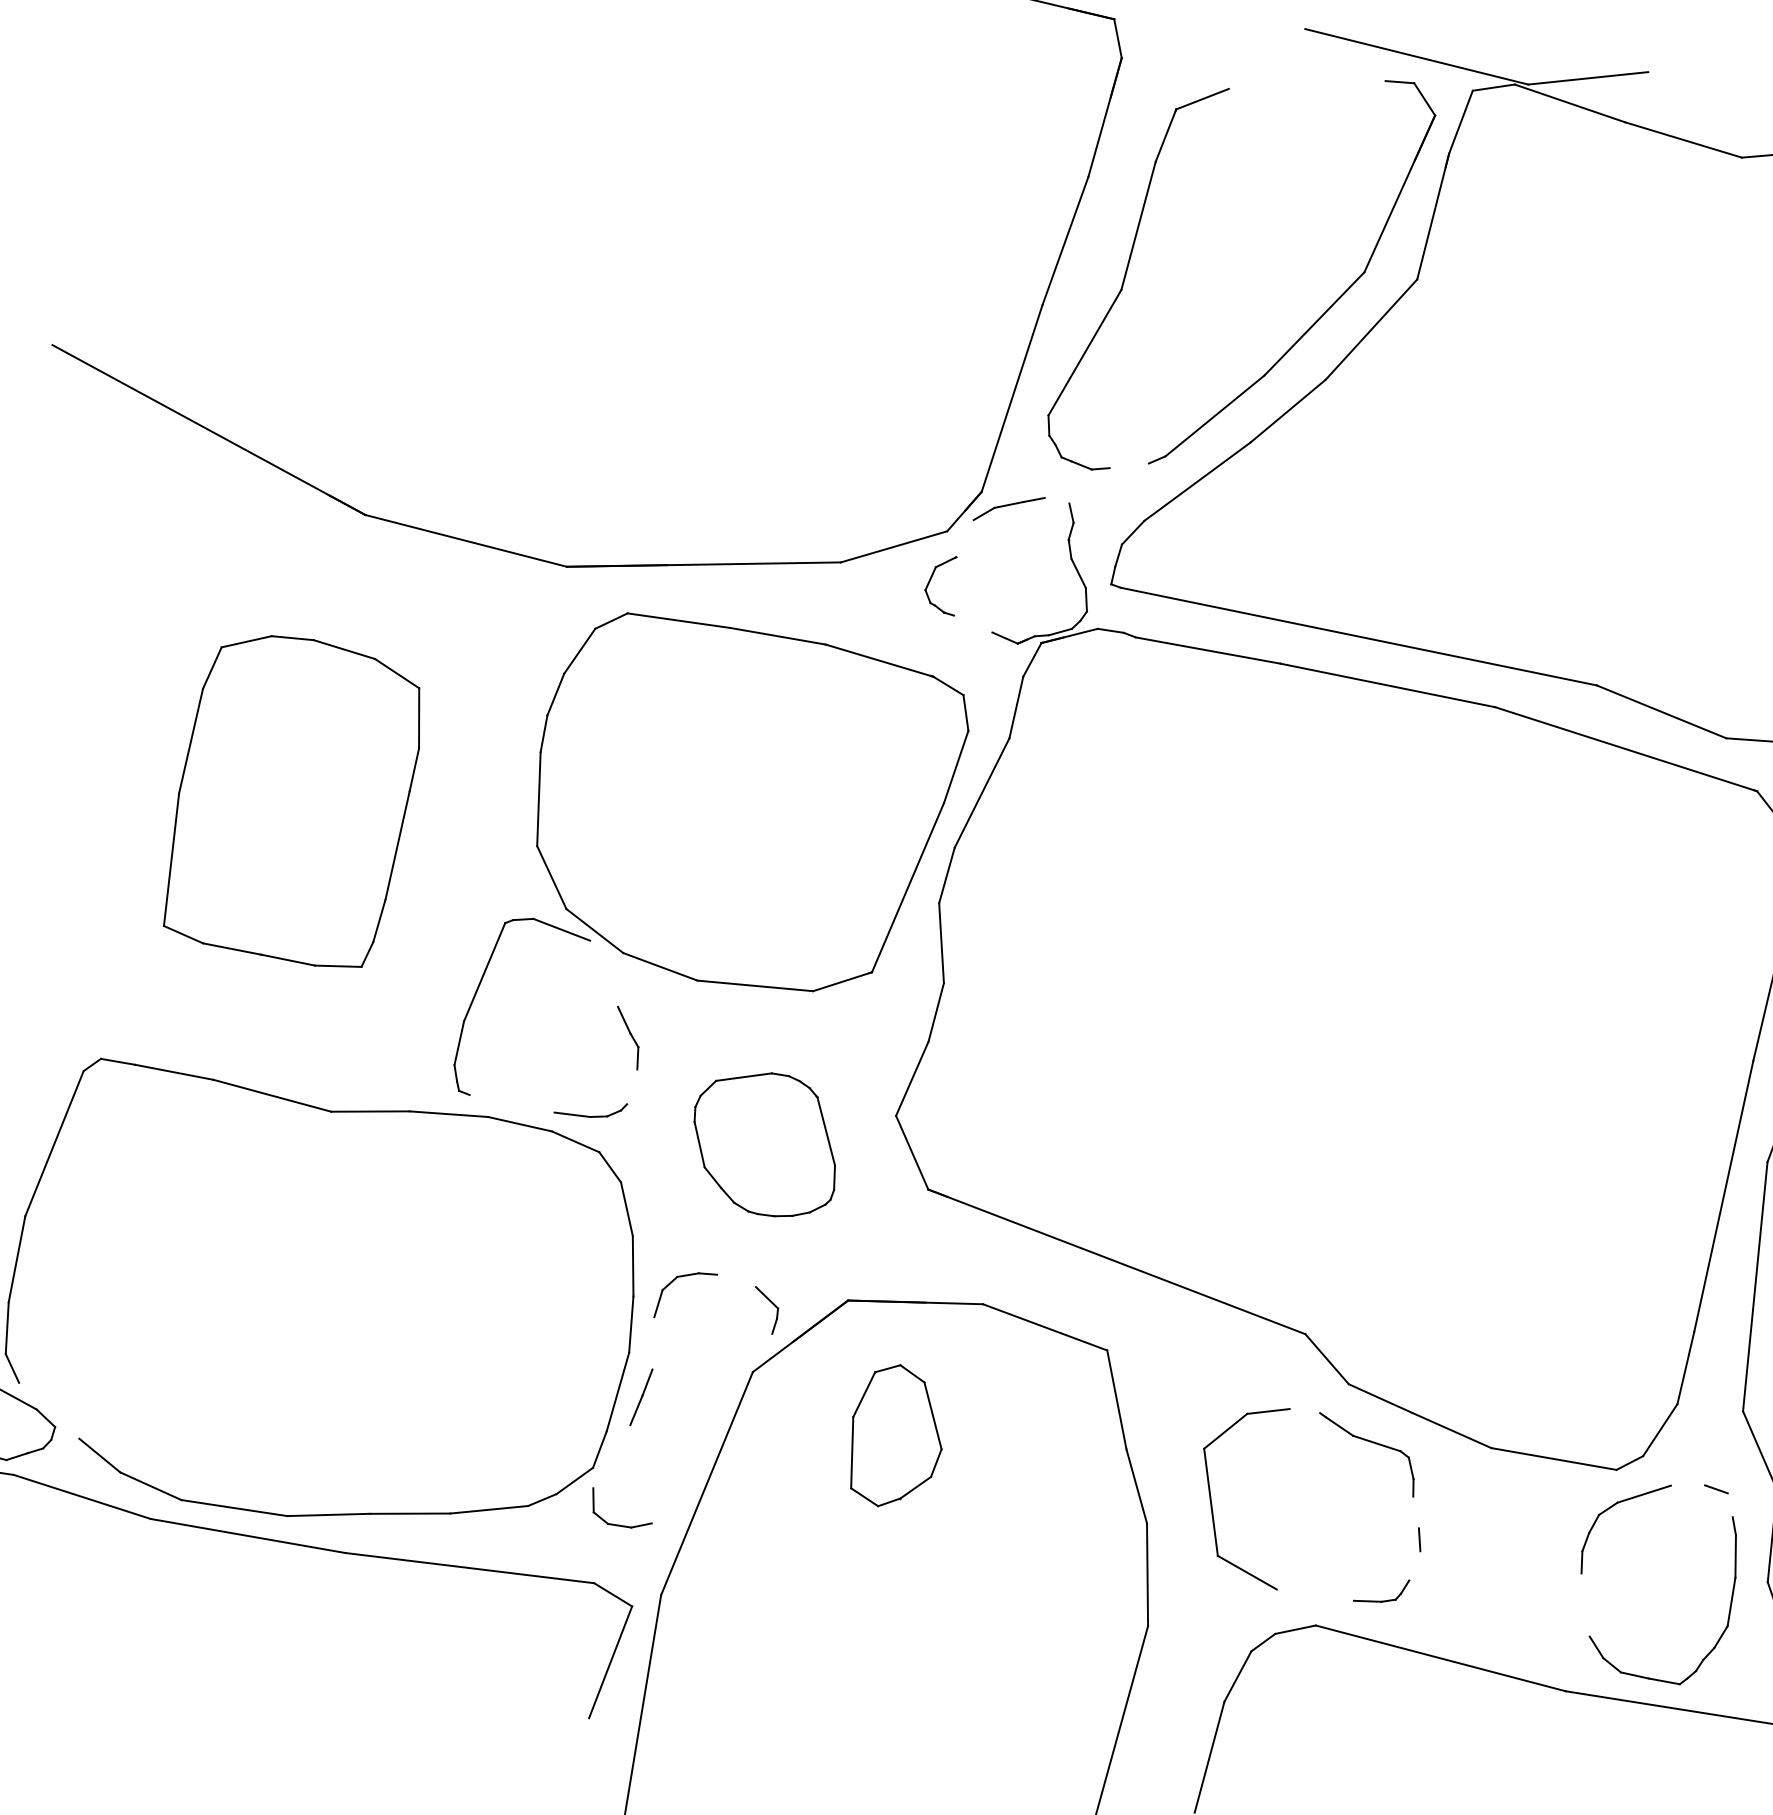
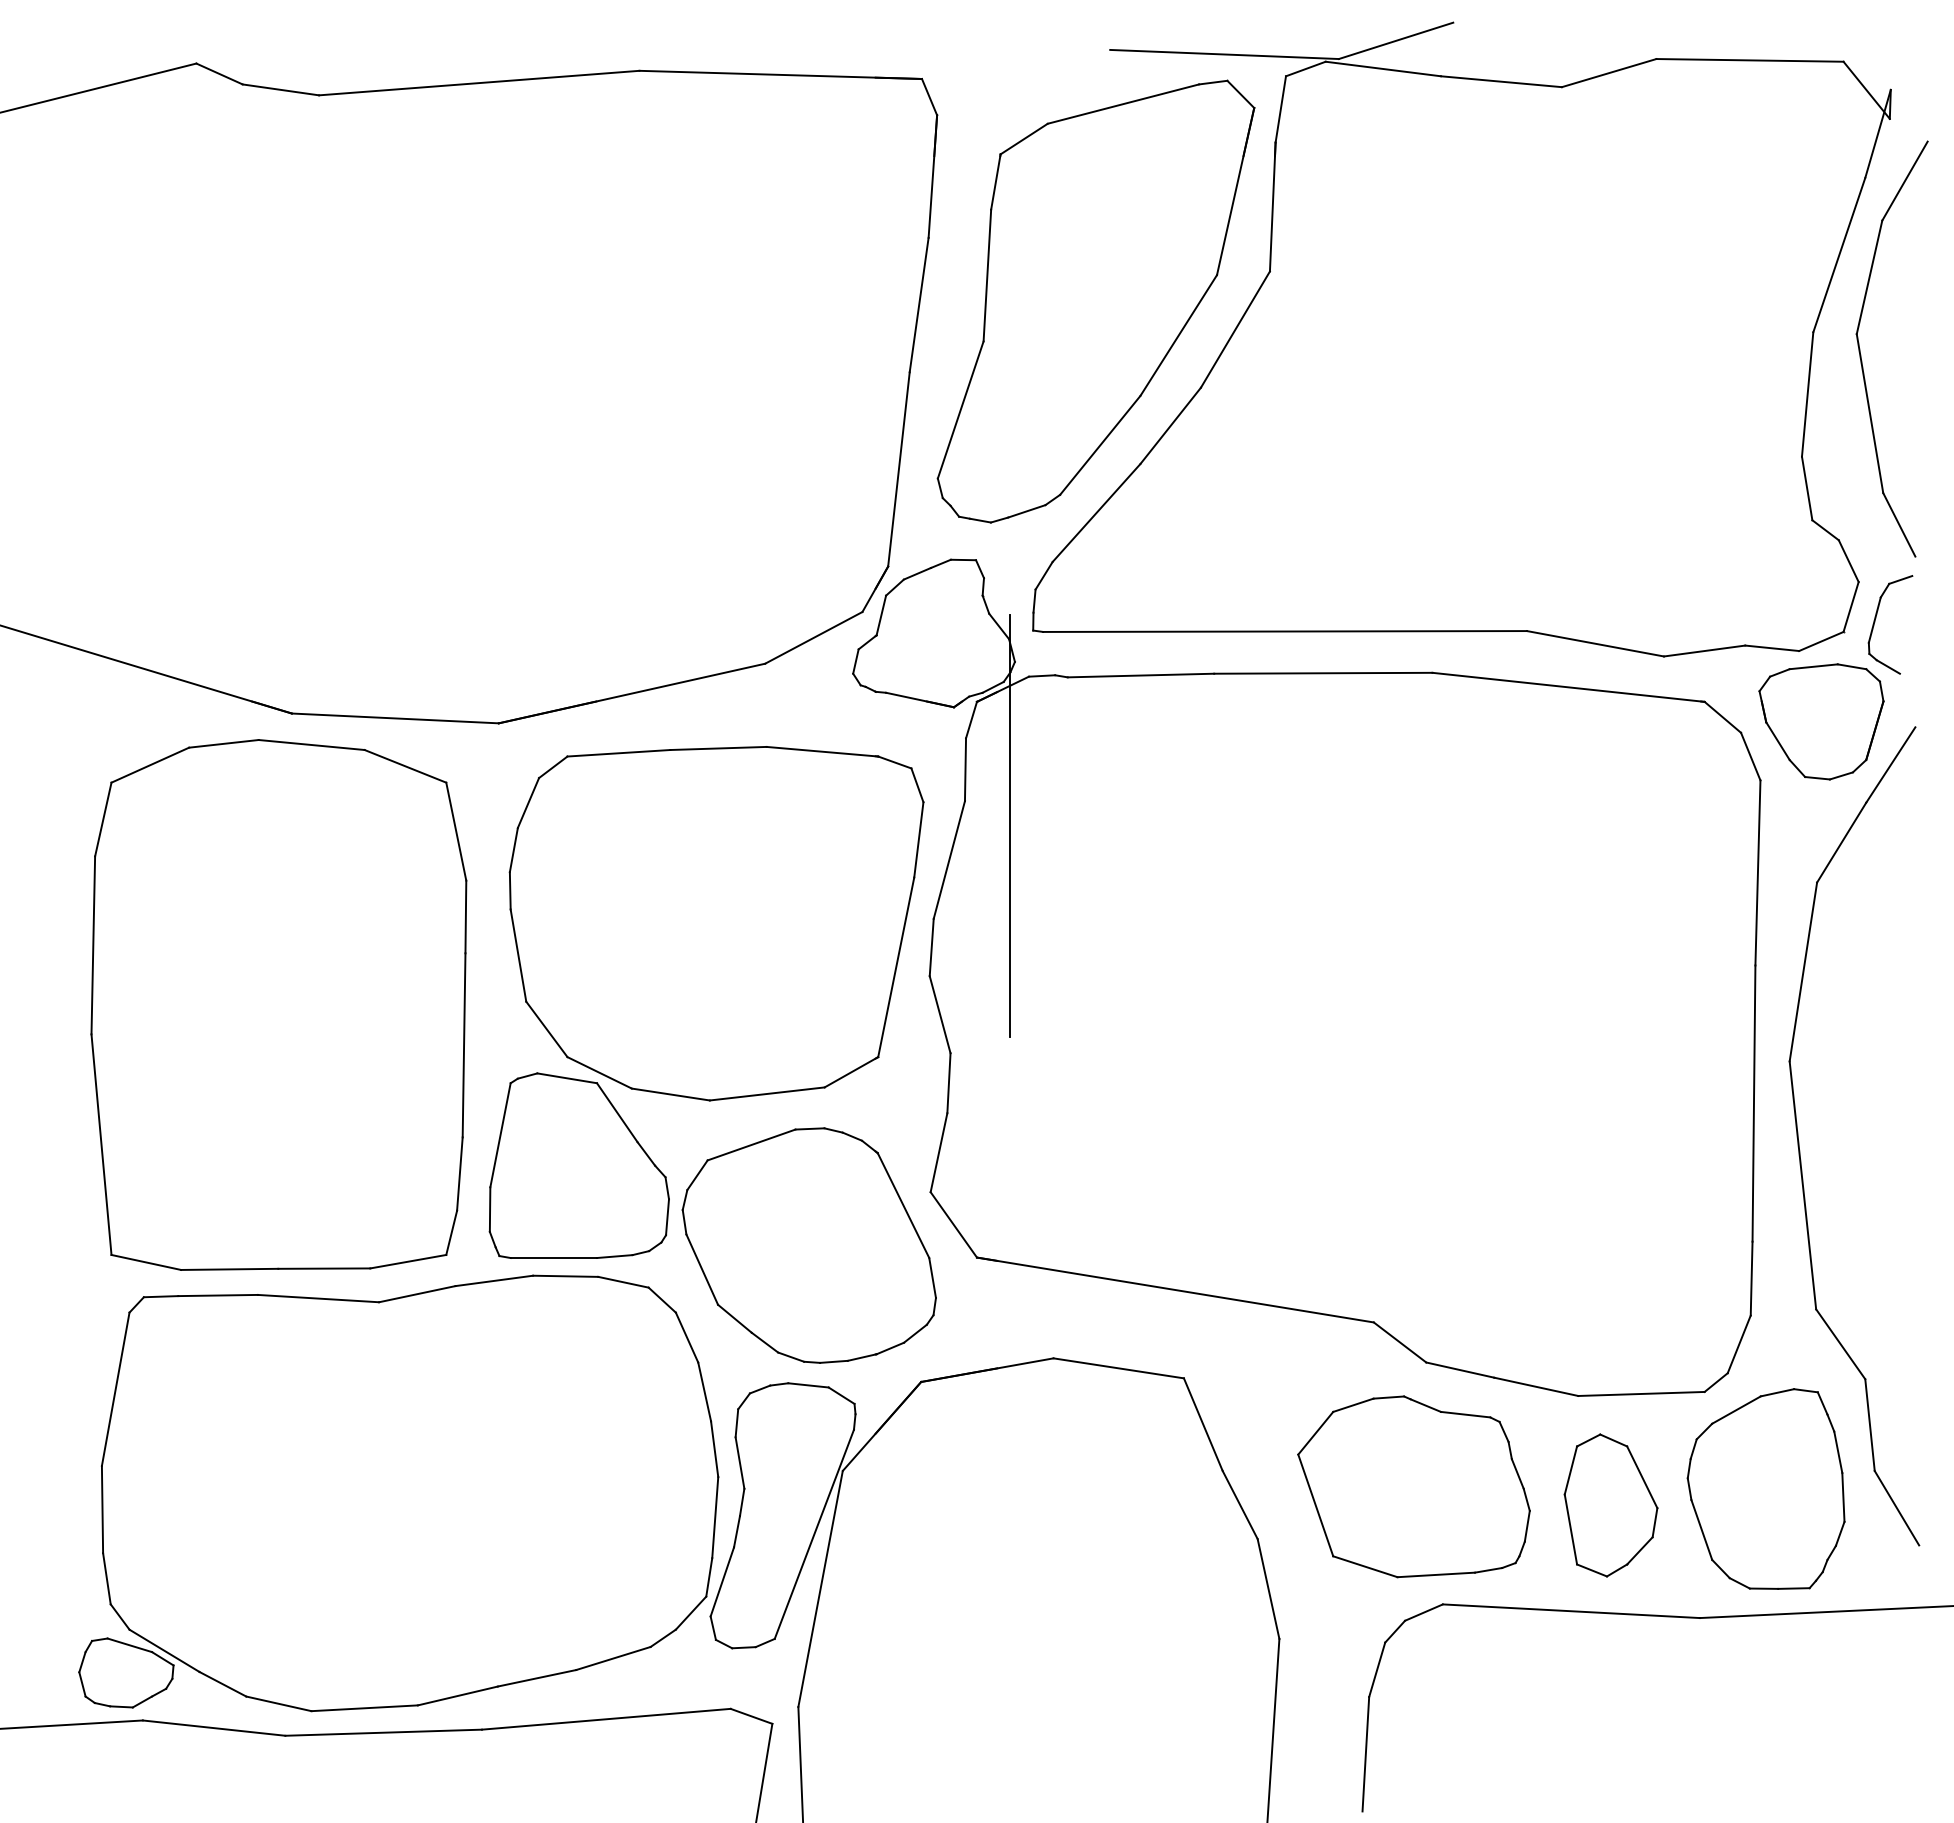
line: (1307, 84) -> (1123, 103), added
line: (1128, 465) -> (1026, 511), added
line: (1057, 500) -> (963, 559), added
line: (965, 538) -> (881, 615), added
line: (985, 629) -> (919, 699), added
line: (1049, 772) -> (1010, 826), added
part: (292, 798) -> (278, 1004), size x1.67
line: (604, 973) -> (617, 1112), added
line: (632, 1087) -> (667, 1217), added
line: (511, 1104) -> (553, 1258), added
part: (765, 1143) -> (808, 1245), size x1.67
line: (736, 1281) -> (808, 1385), added
line: (653, 1342) -> (739, 1462), added
line: (49, 1410) -> (164, 1650), added
line: (1304, 1410) -> (1388, 1397), added
line: (711, 1427) -> (813, 1533), added
part: (896, 1437) -> (1610, 1505), moved
line: (612, 1456) -> (722, 1581), added
line: (1688, 1485) -> (1777, 1392), added
line: (1730, 1505) -> (1822, 1403), added
line: (1415, 1511) -> (1517, 1473), added
line: (1414, 1564) -> (1526, 1525), added
line: (1315, 1594) -> (1436, 1574), added
line: (1585, 1604) -> (1701, 1529), added

